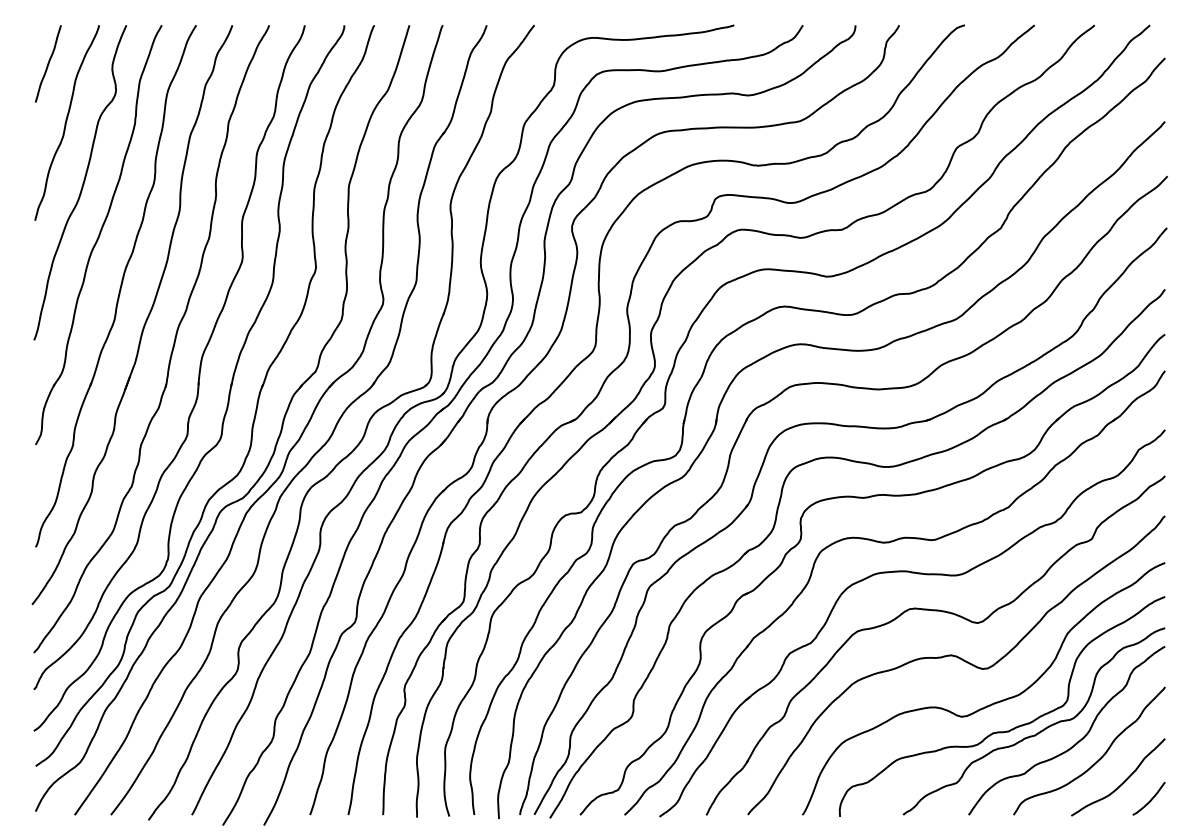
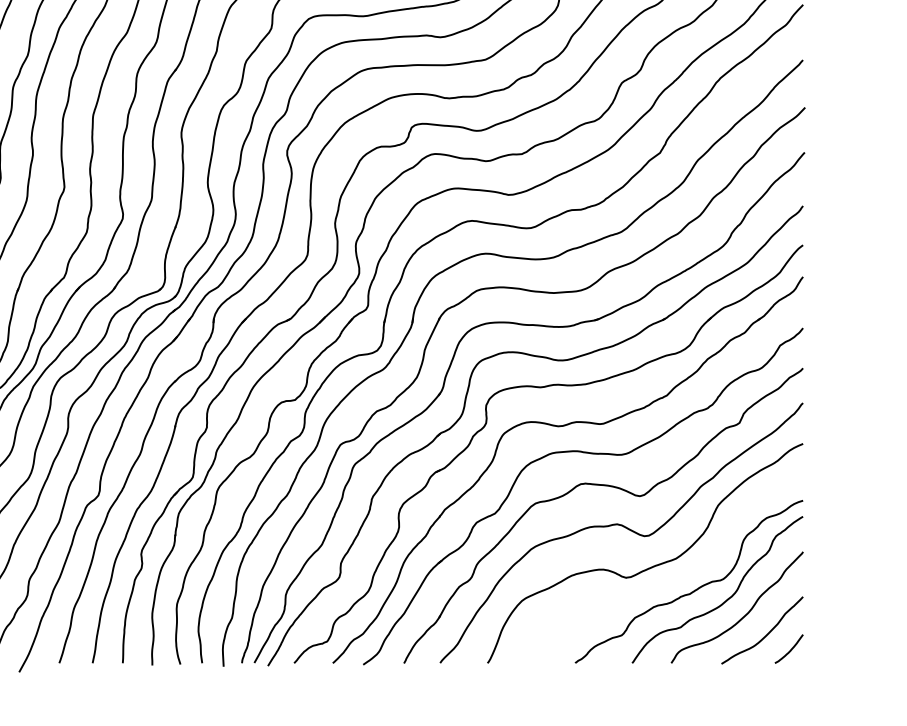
curve: (1011, 728) -> (669, 587), removed

